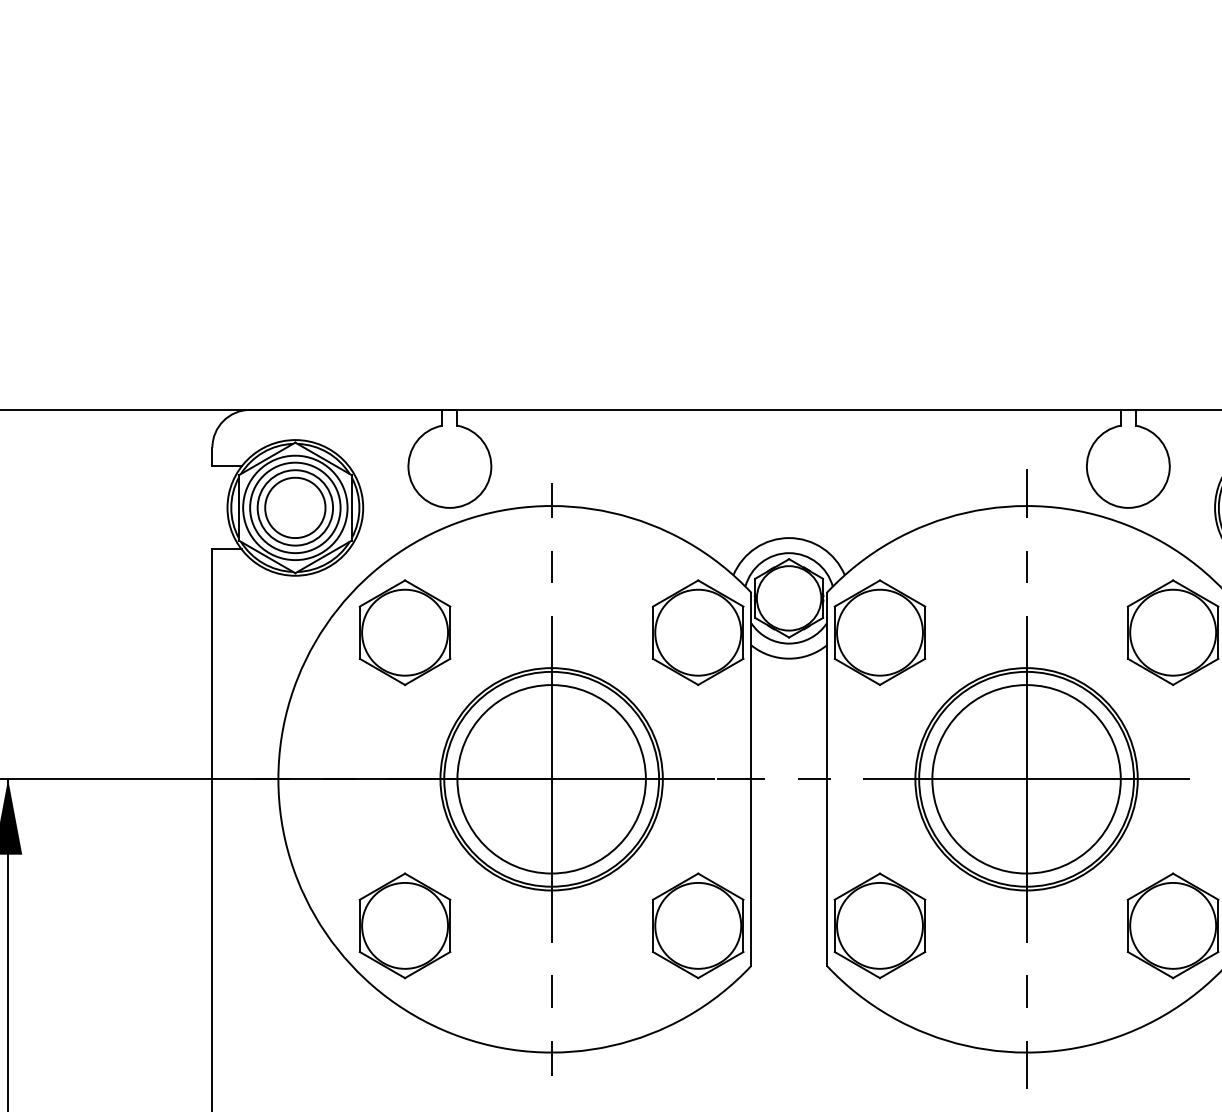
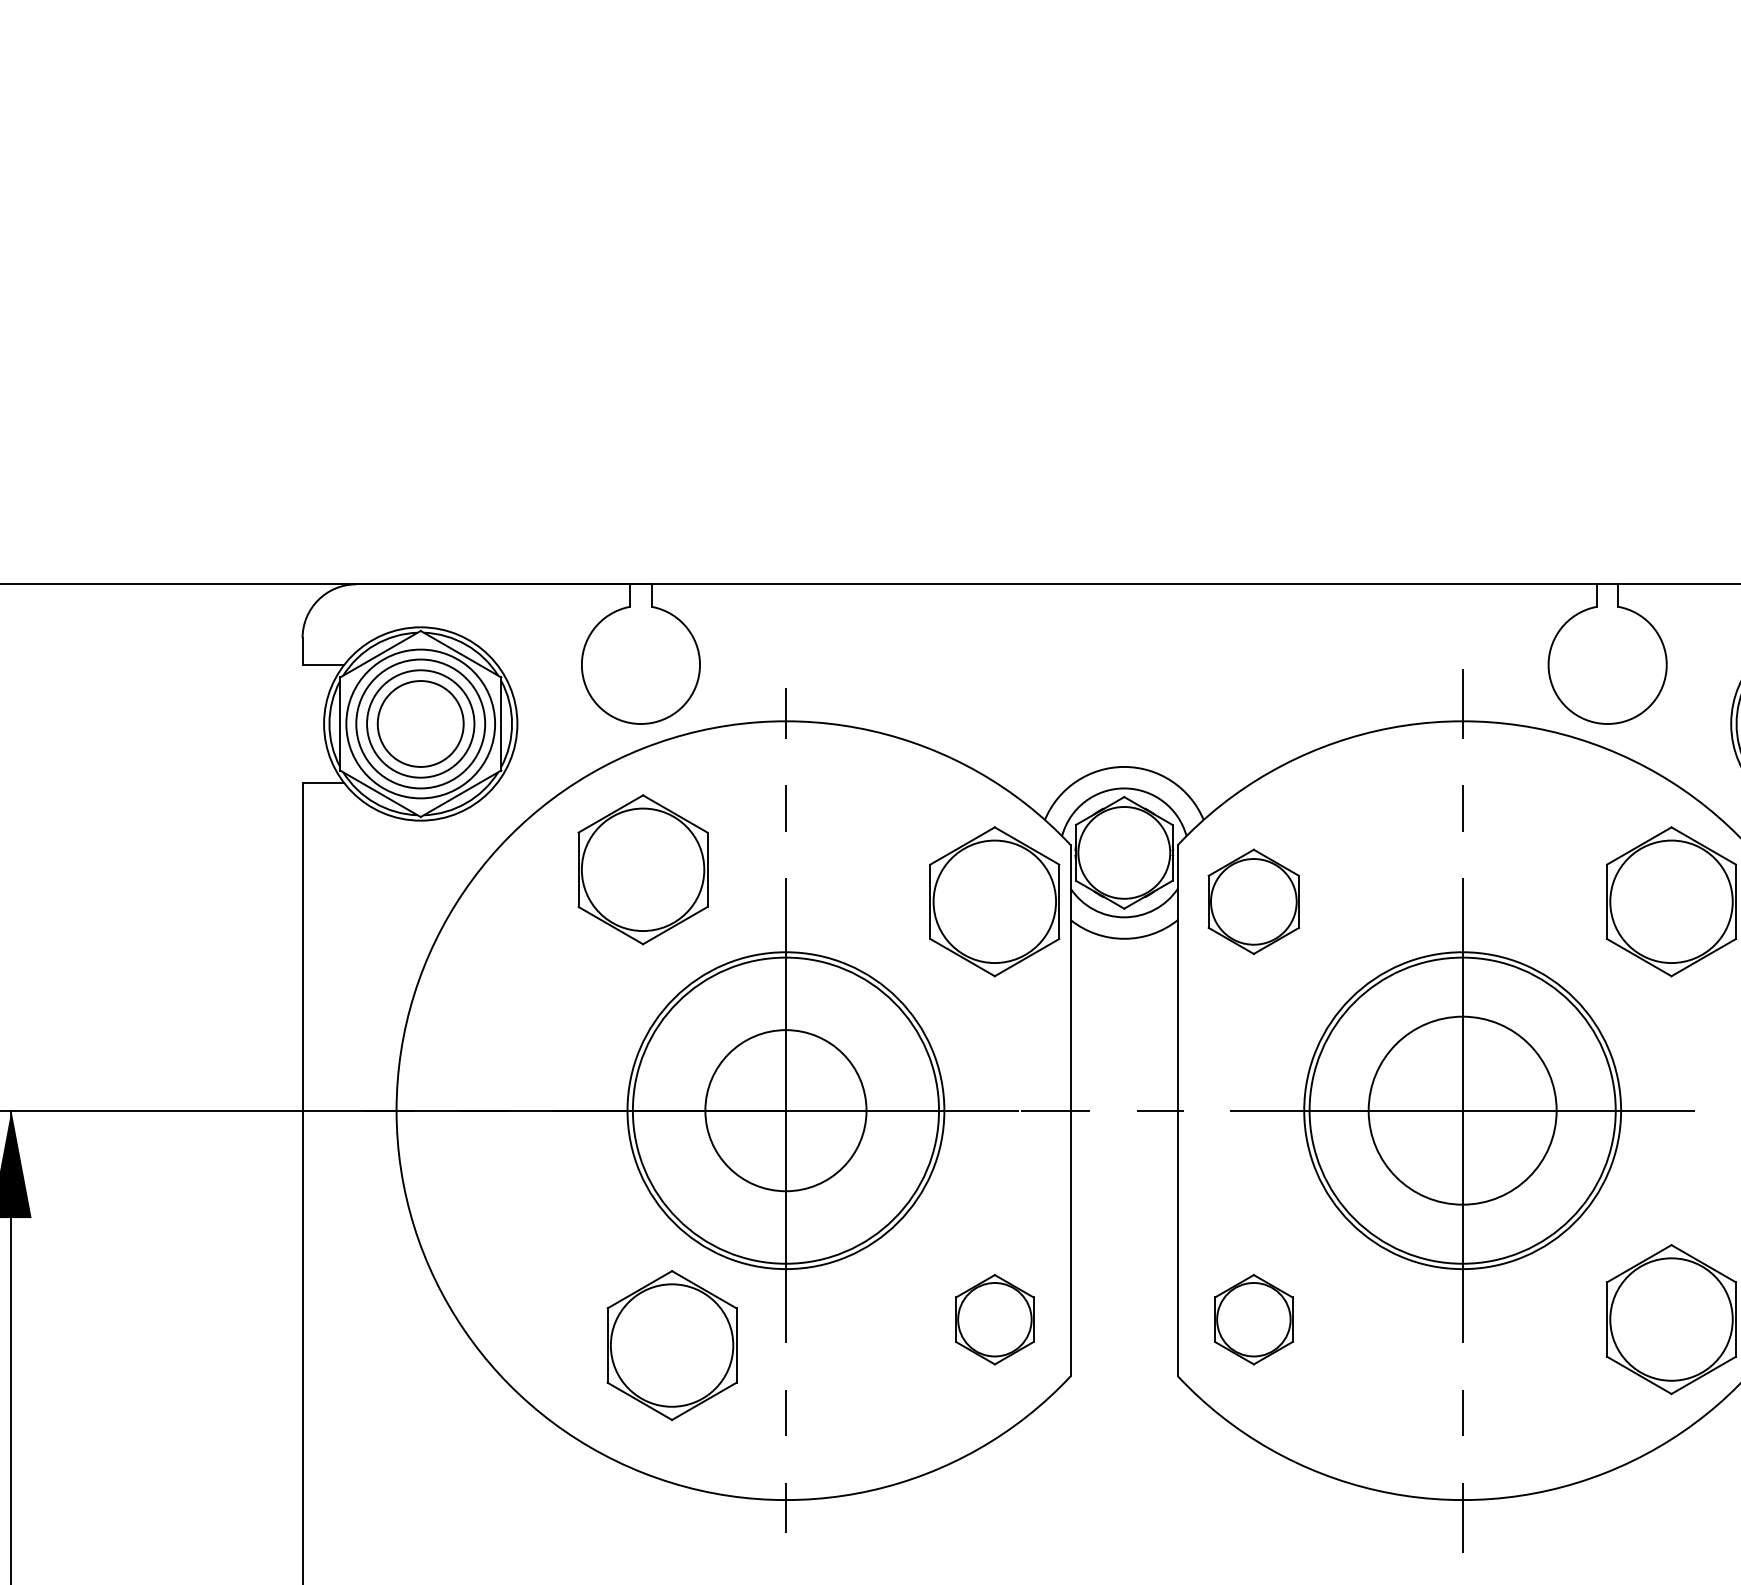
part: (404, 632) -> (642, 869), moved
part: (879, 632) -> (1253, 901), size x0.7
circle: (551, 779) -> (785, 1110), size x0.6
circle: (1026, 779) -> (1462, 1110), size x0.7
part: (404, 925) -> (671, 1345), moved
part: (698, 925) -> (994, 1319), size x0.6
part: (879, 925) -> (1253, 1319), size x0.6

